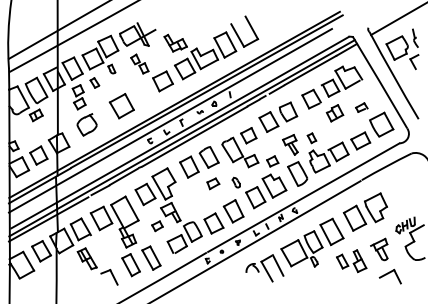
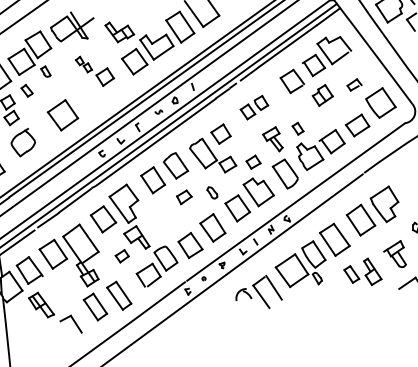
part: (151, 72) -> (94, 70), size x0.7
part: (278, 116) -> (254, 106), size x0.6

